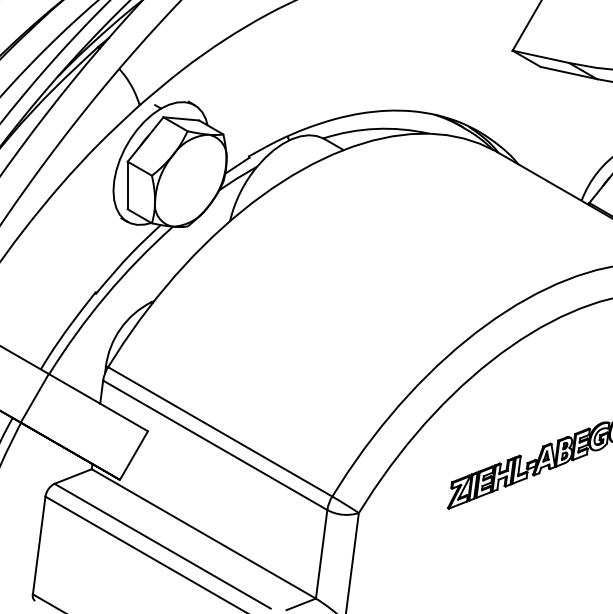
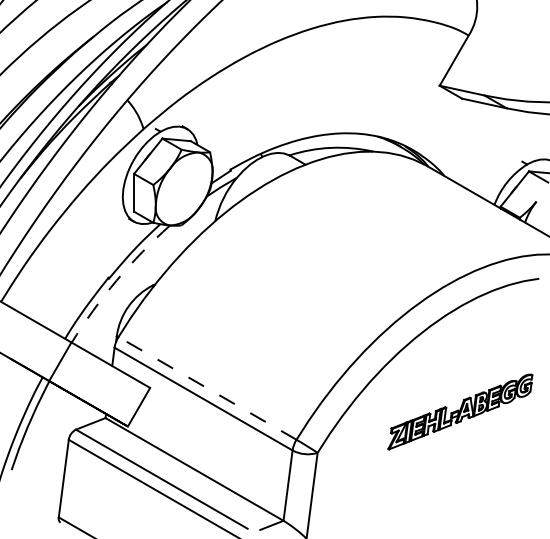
arc: (105, 295) -> (116, 280), solid -> dashed
line: (220, 431) -> (207, 388), solid -> dashed

